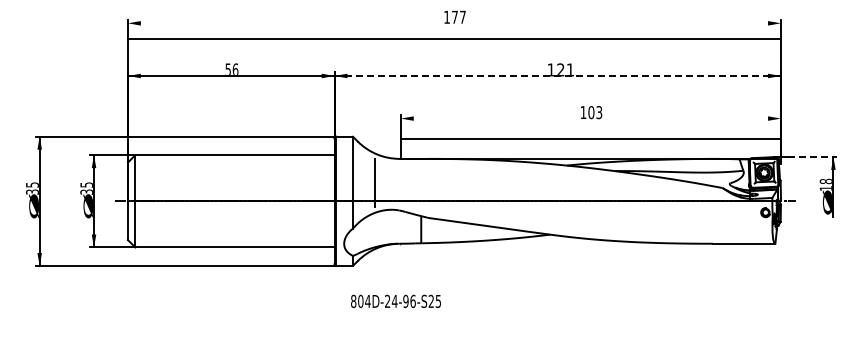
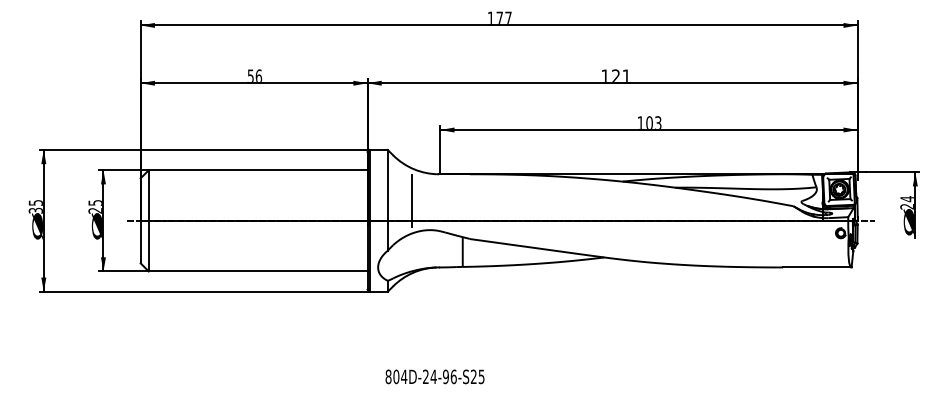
line: (453, 39) -> (498, 25), moved
line: (557, 75) -> (612, 82), dashed -> solid
line: (590, 138) -> (648, 129), moved
line: (813, 157) -> (893, 172), dashed -> solid
text: (825, 184) -> (906, 202), 18 -> 24
text: (86, 191) -> (95, 210), 35 -> 25
text: (395, 300) -> (434, 375), moved

